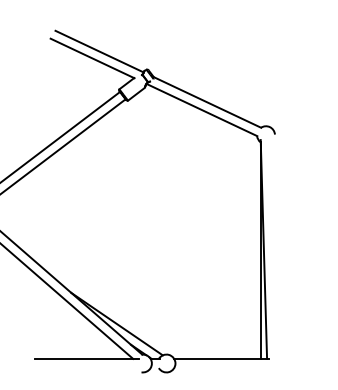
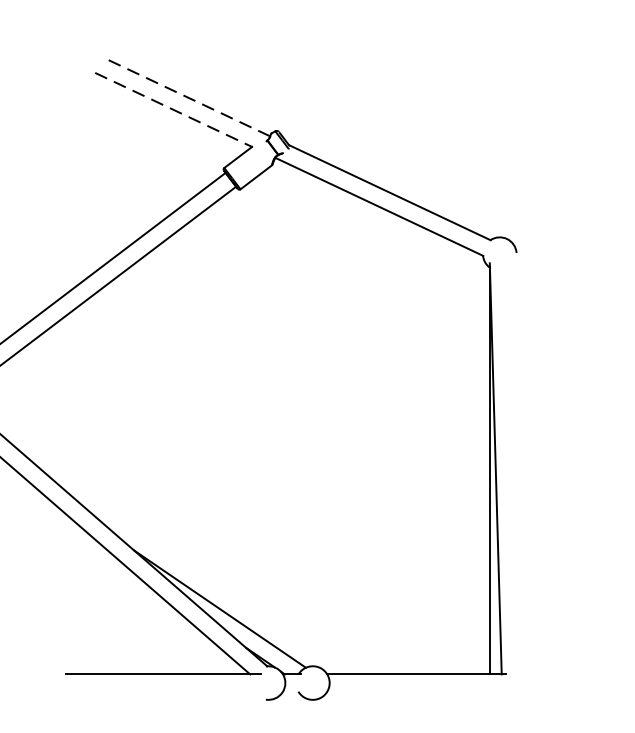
line: (99, 51) -> (186, 96), solid -> dashed
line: (93, 58) -> (175, 110), solid -> dashed

